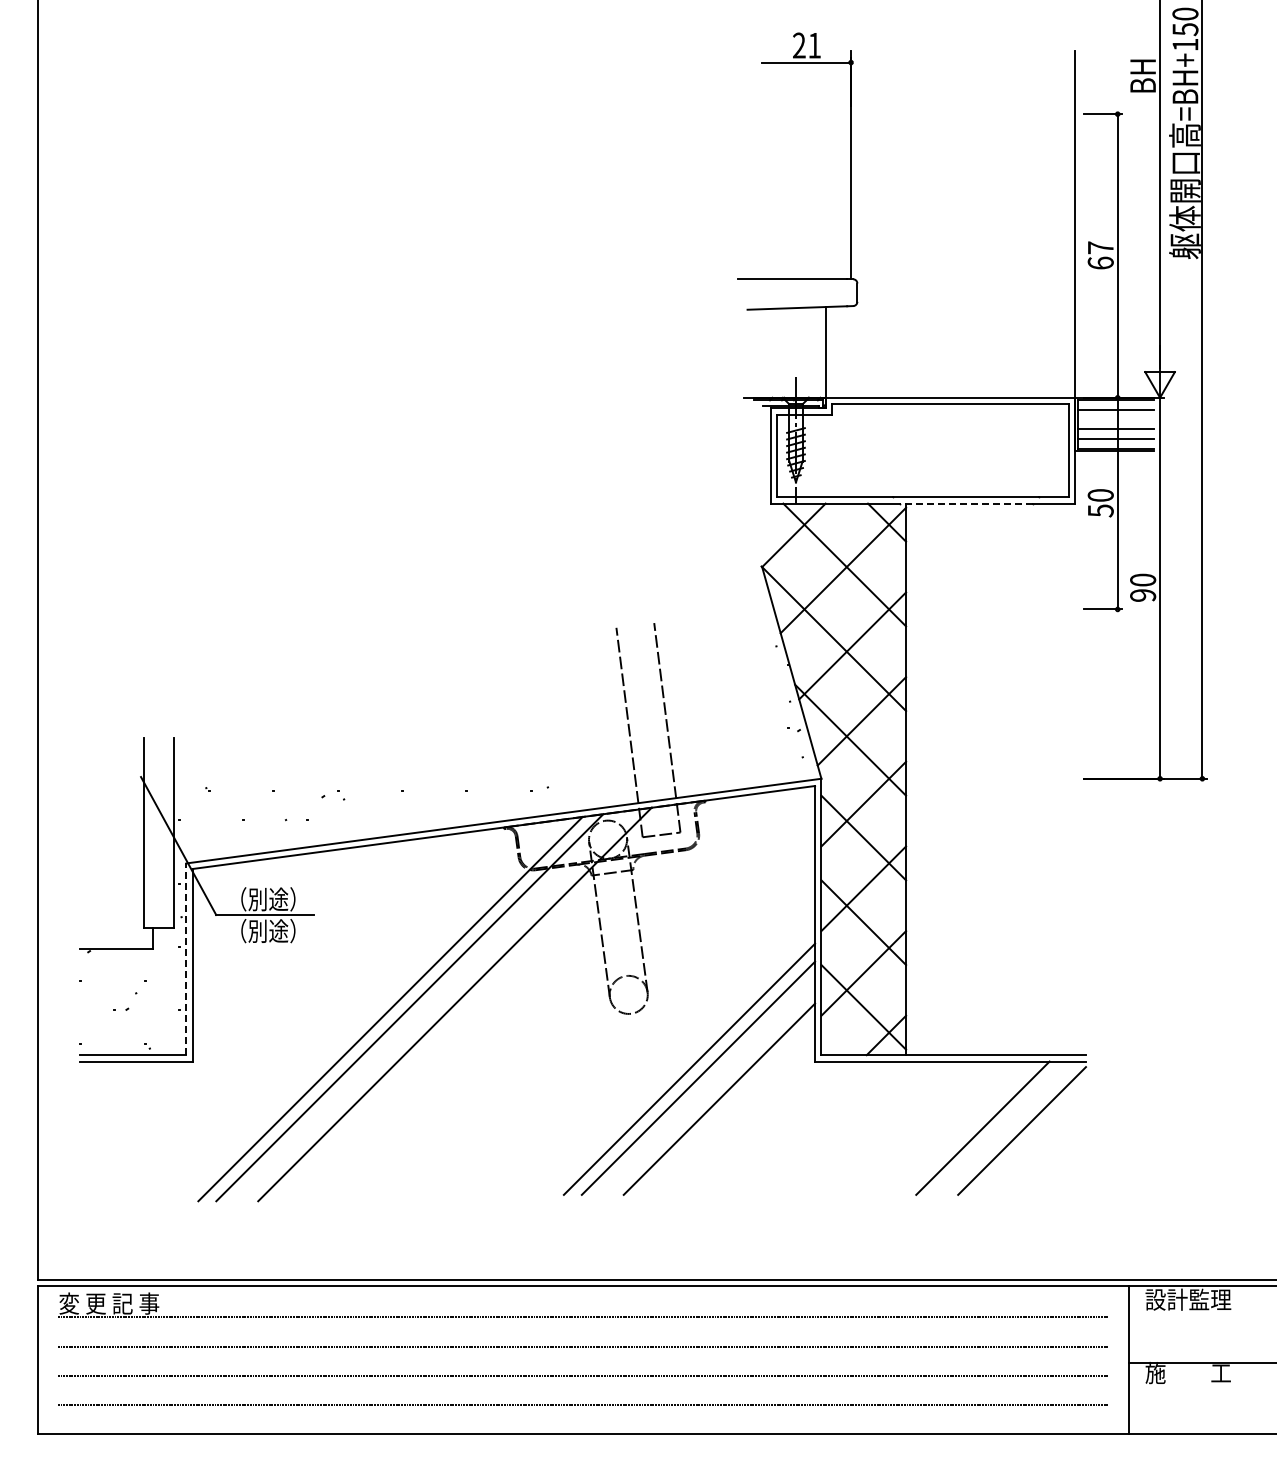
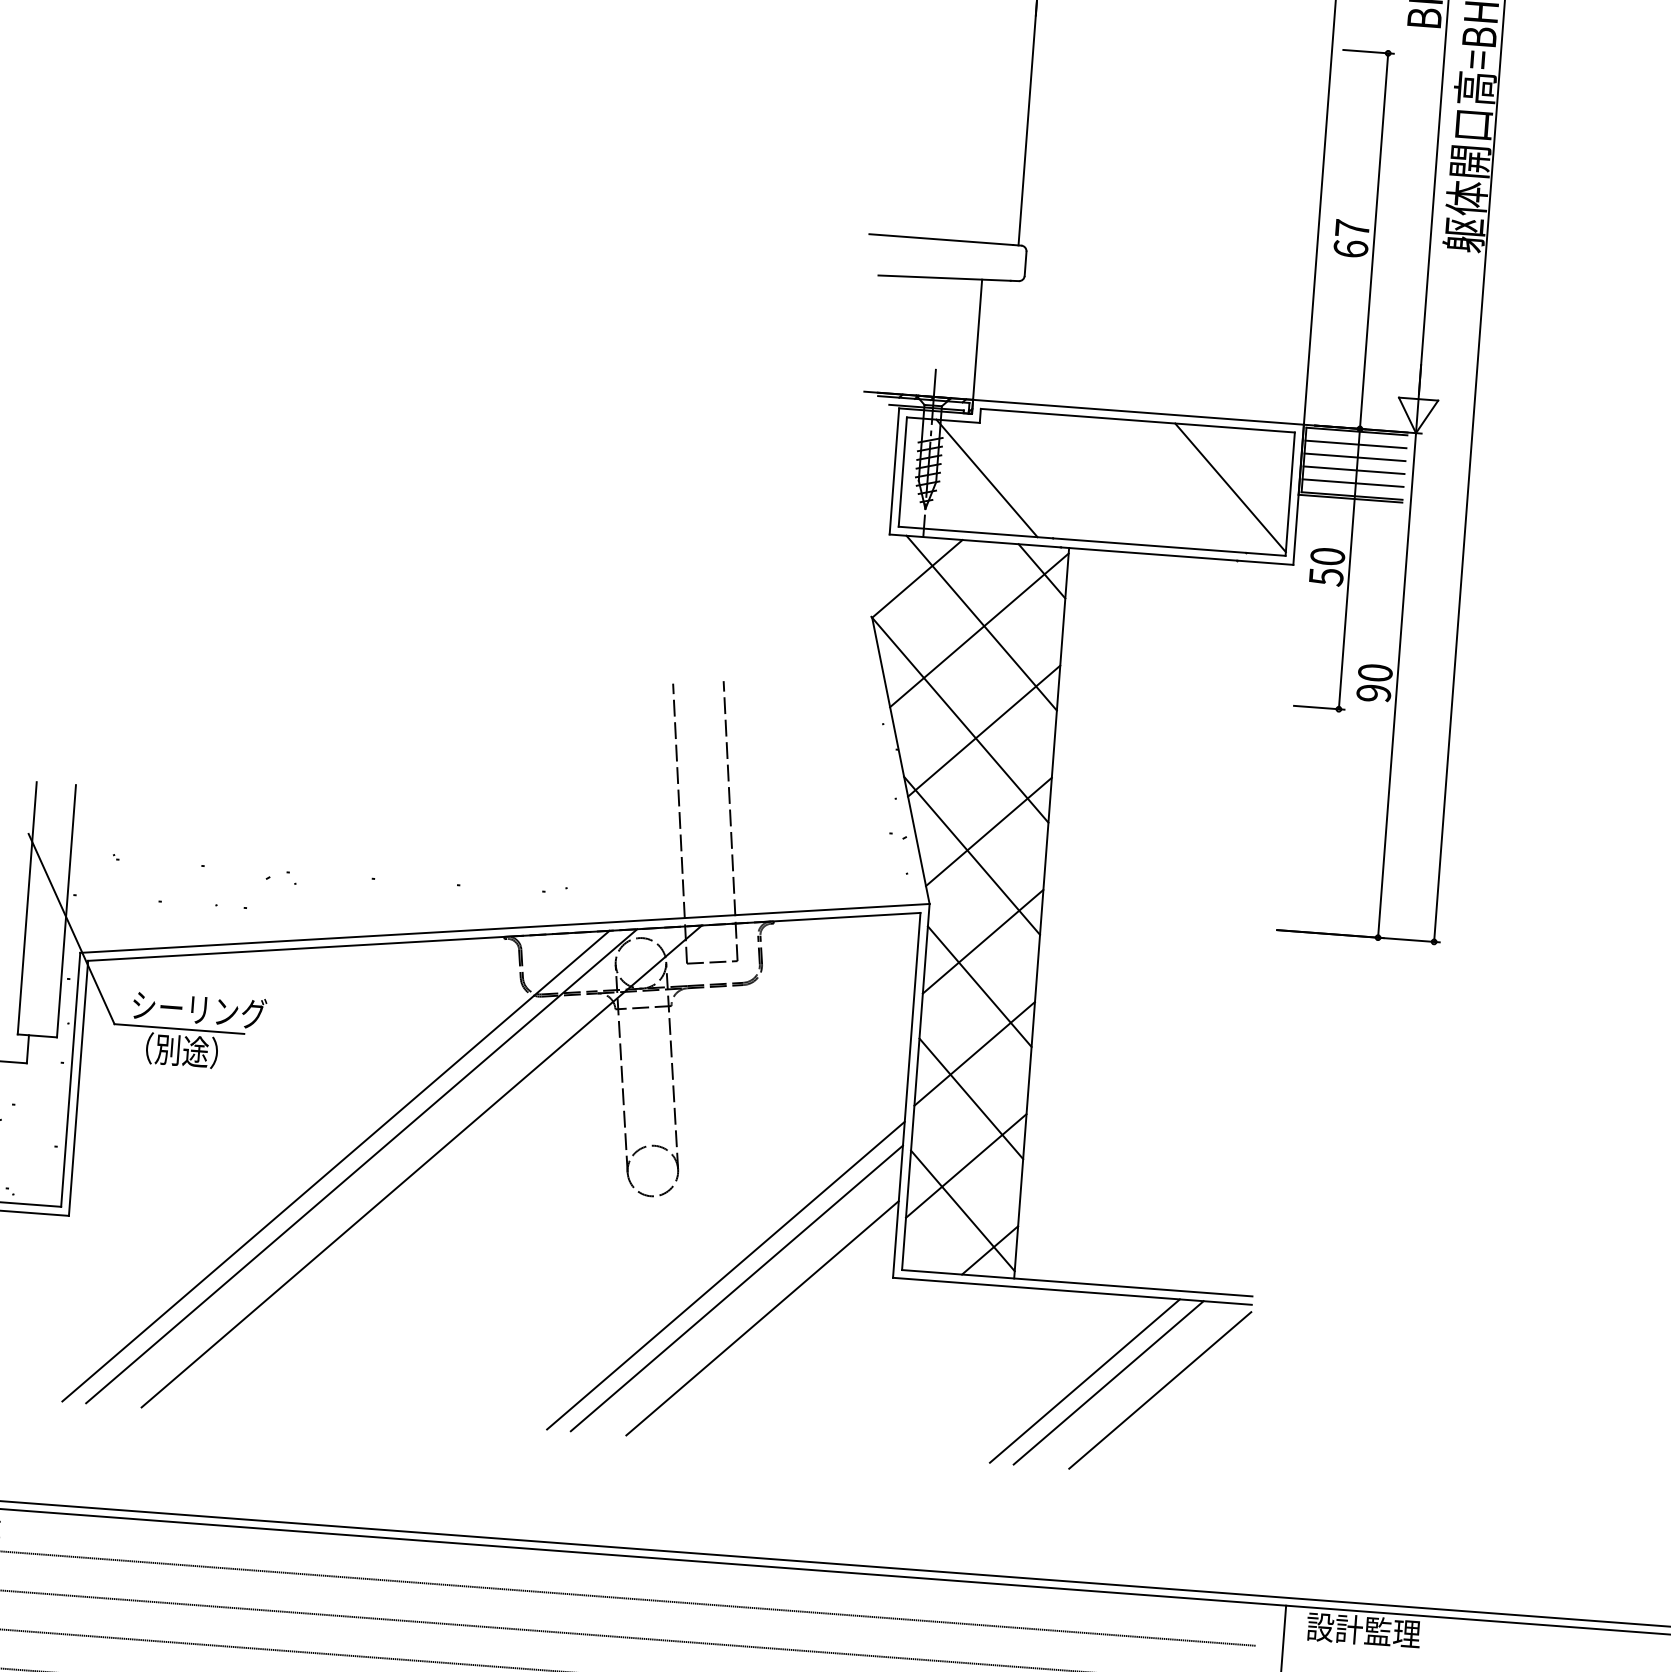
line: (1115, 419) -> (1354, 457), added
line: (1023, 449) -> (1230, 488), added
line: (840, 455) -> (987, 477), added
line: (966, 503) -> (1149, 553), dashed -> solid
text: (279, 899) -> (199, 1009), （別途） -> シーリング
line: (186, 959) -> (70, 1080), dashed -> solid
line: (964, 1127) -> (1084, 1380), added

